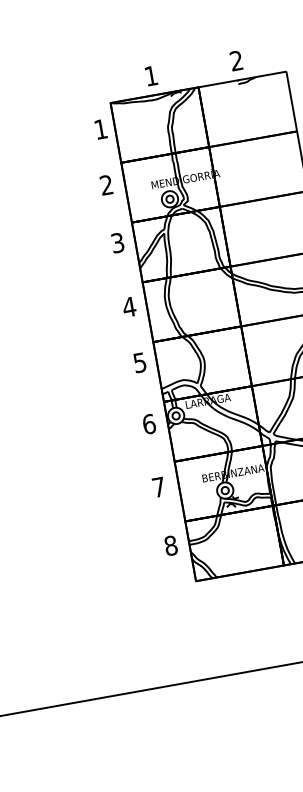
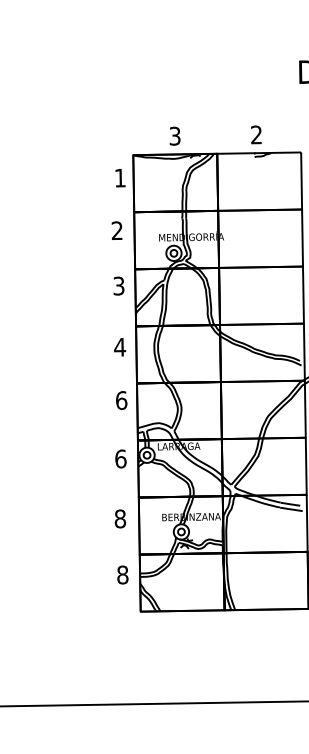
text: (150, 75) -> (174, 135), 1 -> 3
text: (139, 362) -> (121, 400), 5 -> 6
text: (158, 486) -> (120, 518), 7 -> 8

